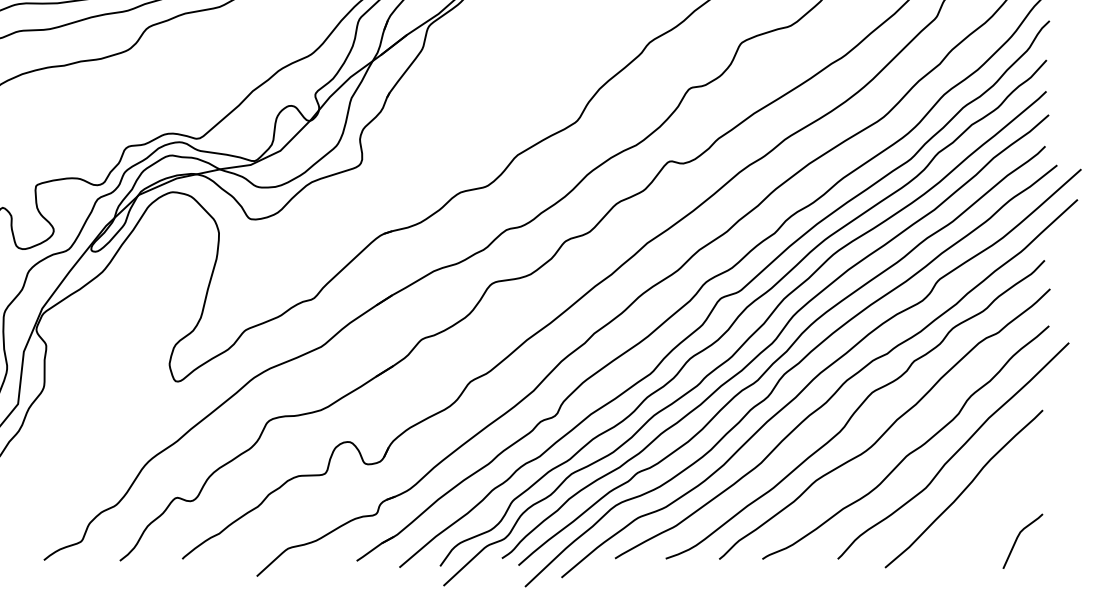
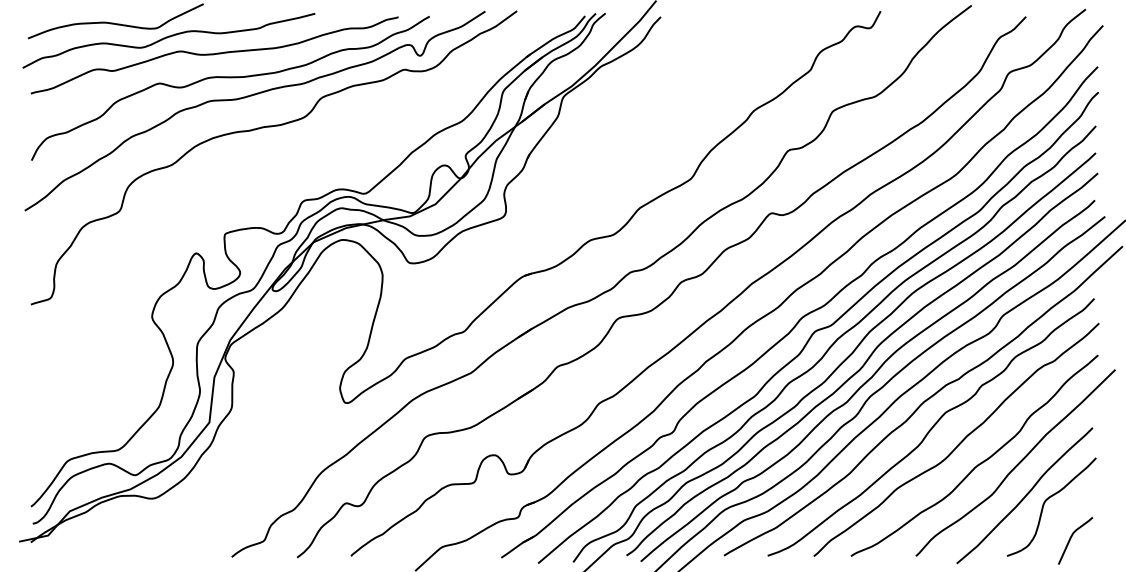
curve: (988, 498) -> (1045, 503), added

